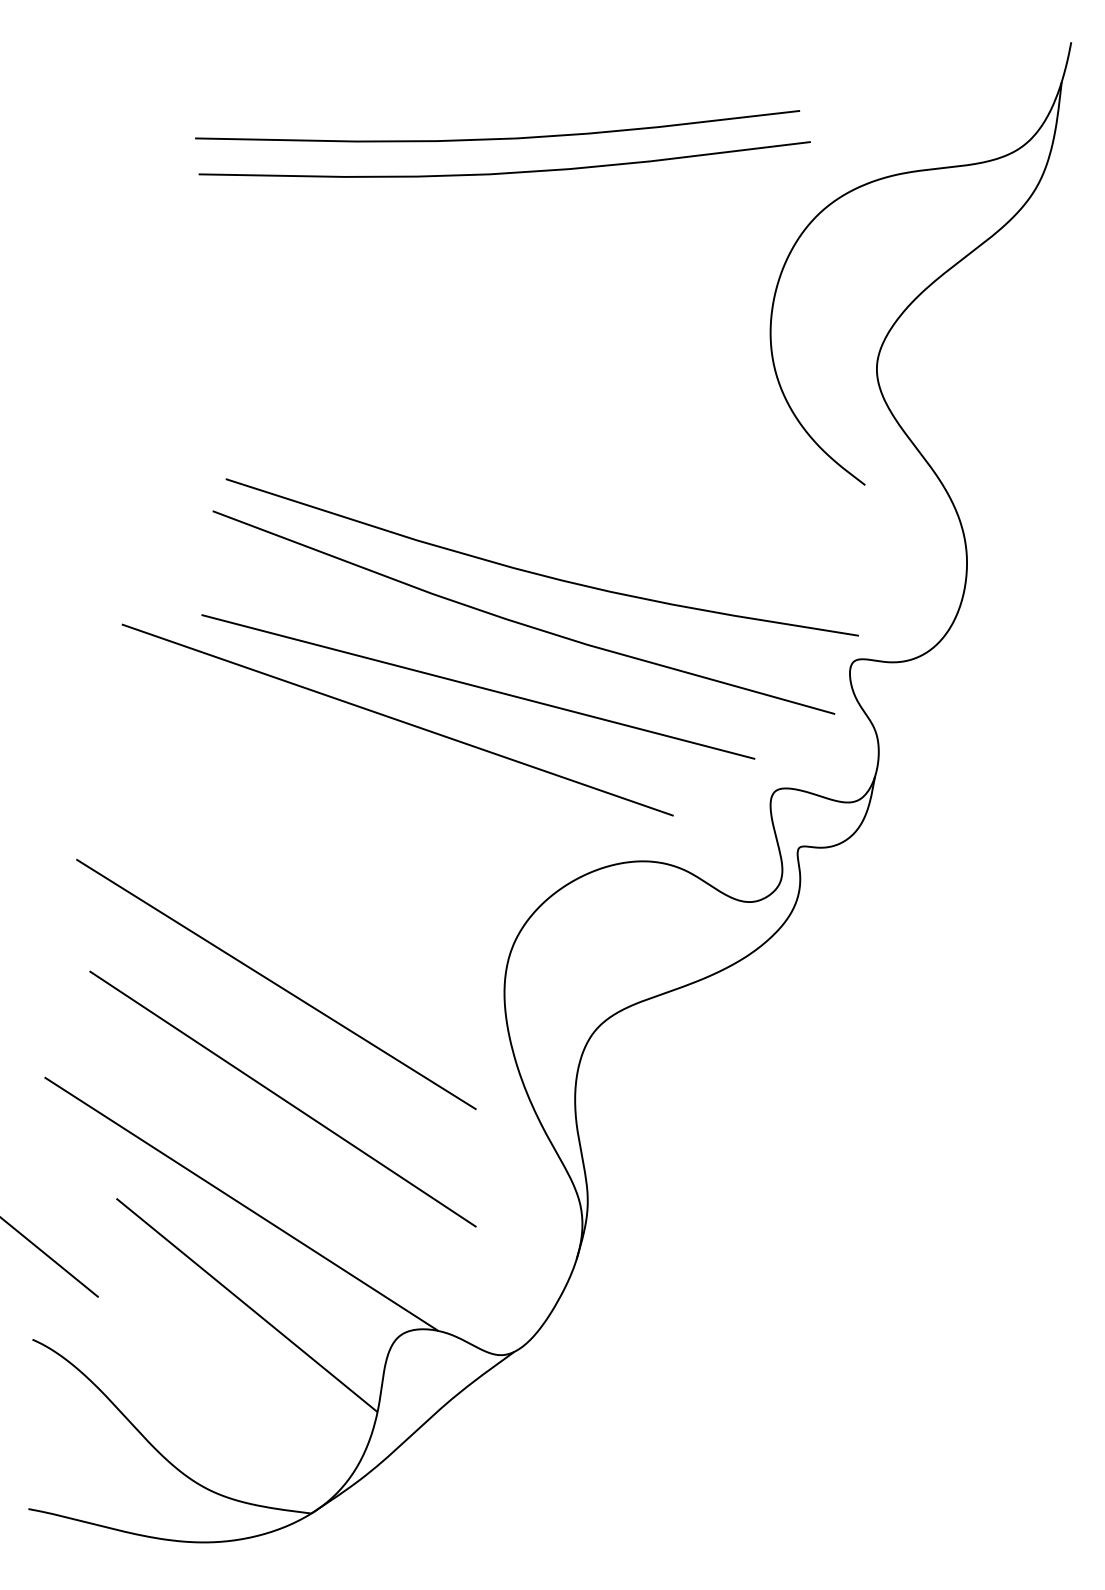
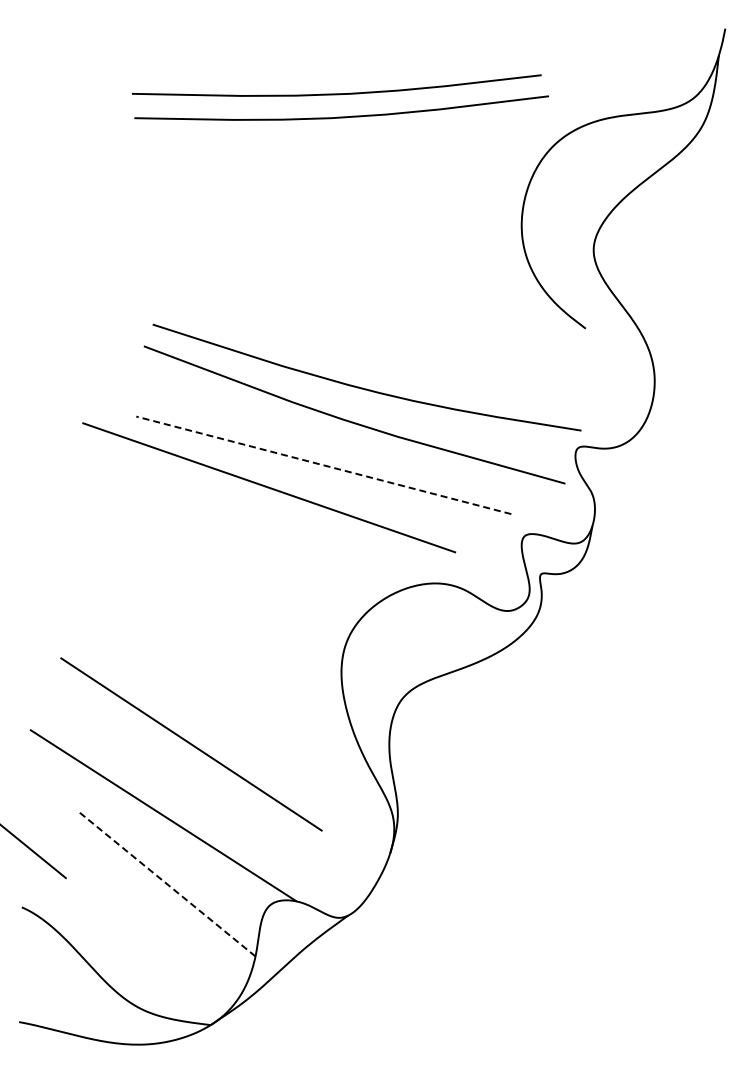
line: (477, 687) -> (323, 465), solid -> dashed
line: (275, 984) -> (186, 666), removed
line: (246, 1304) -> (166, 883), solid -> dashed

